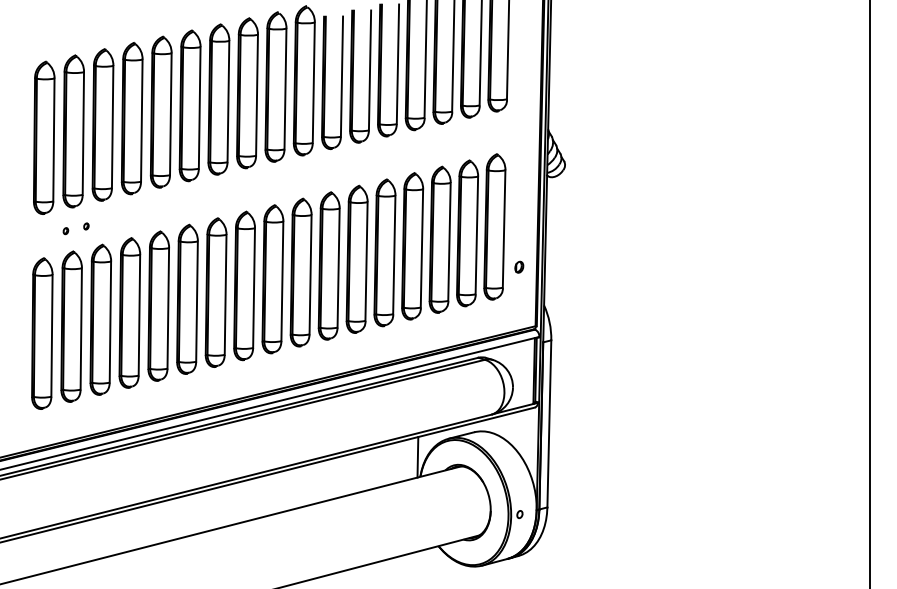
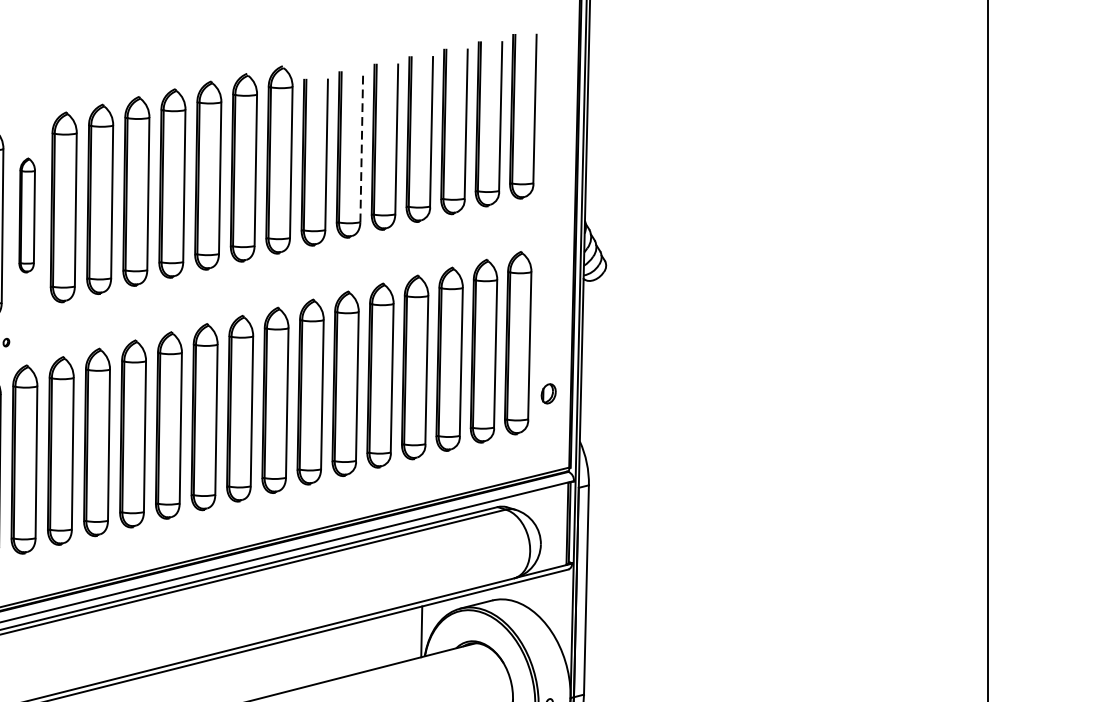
line: (370, 70) -> (362, 147), solid -> dashed
part: (102, 124) -> (26, 214), size x0.6
part: (519, 266) -> (549, 392), size x1.4

